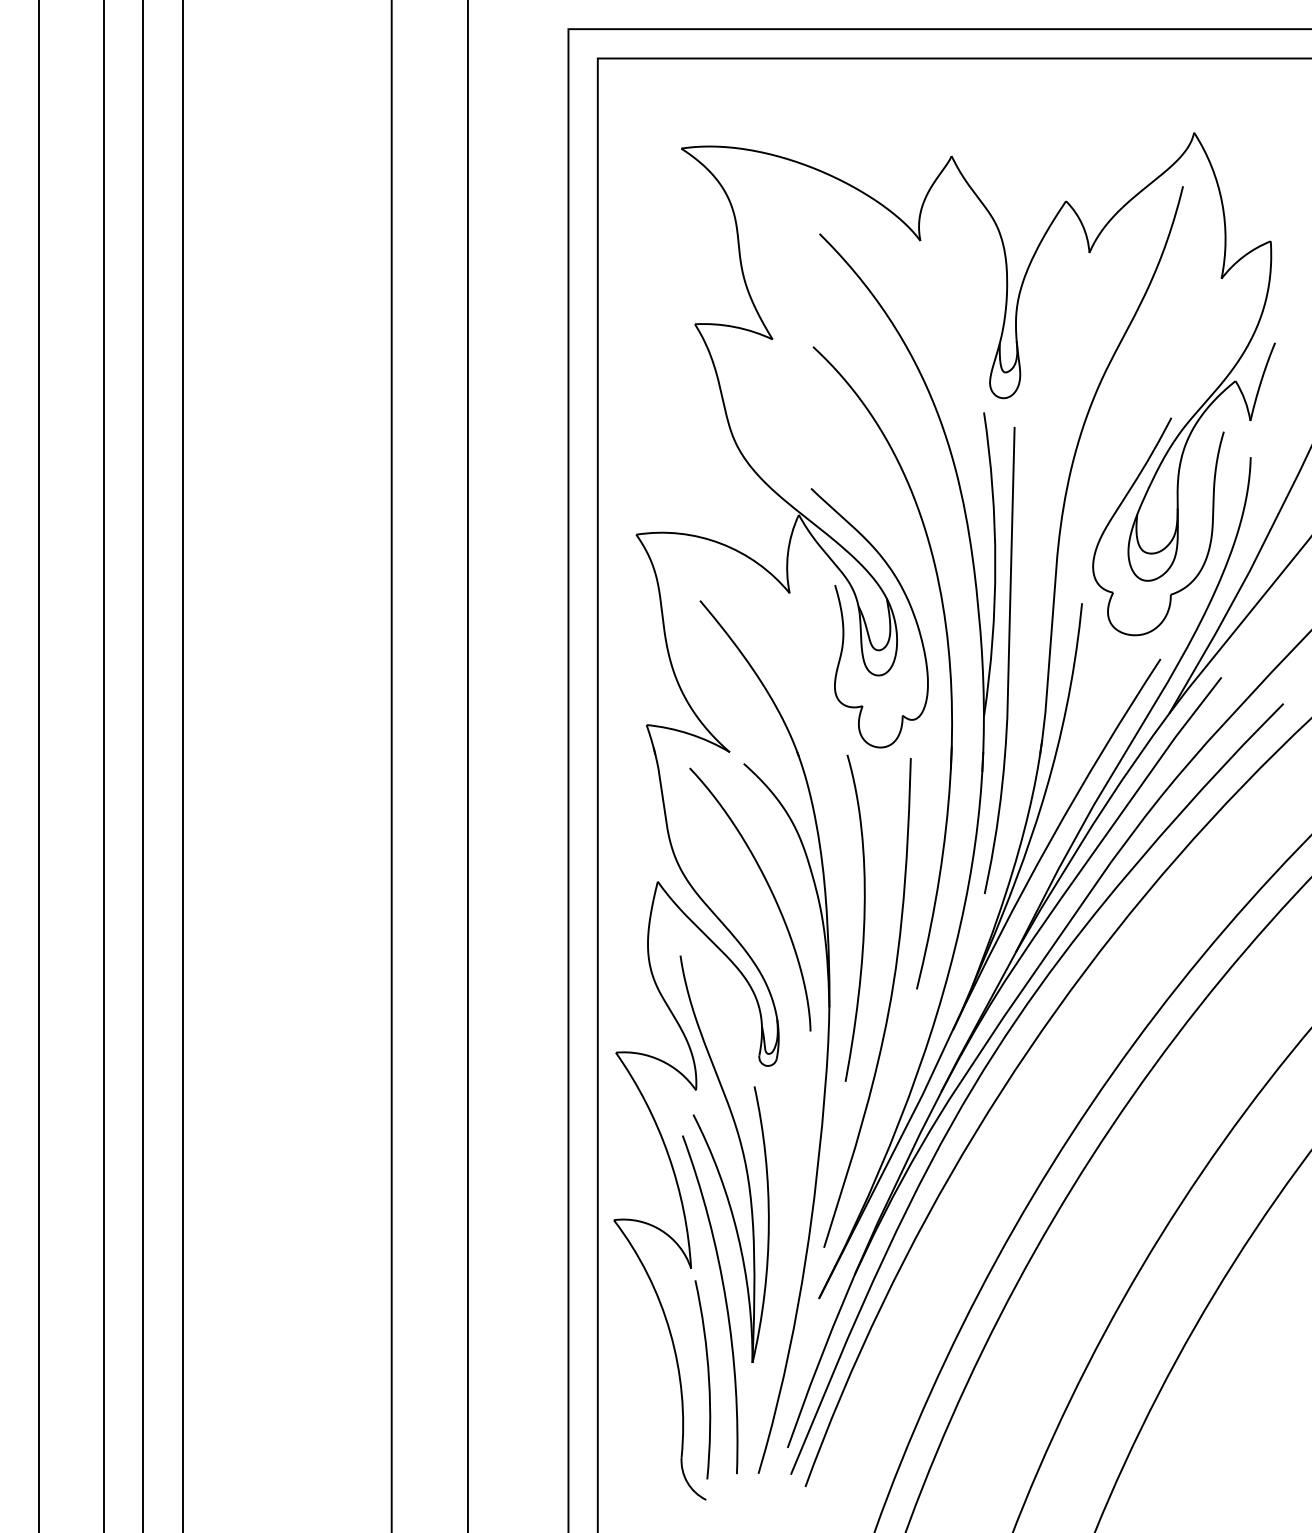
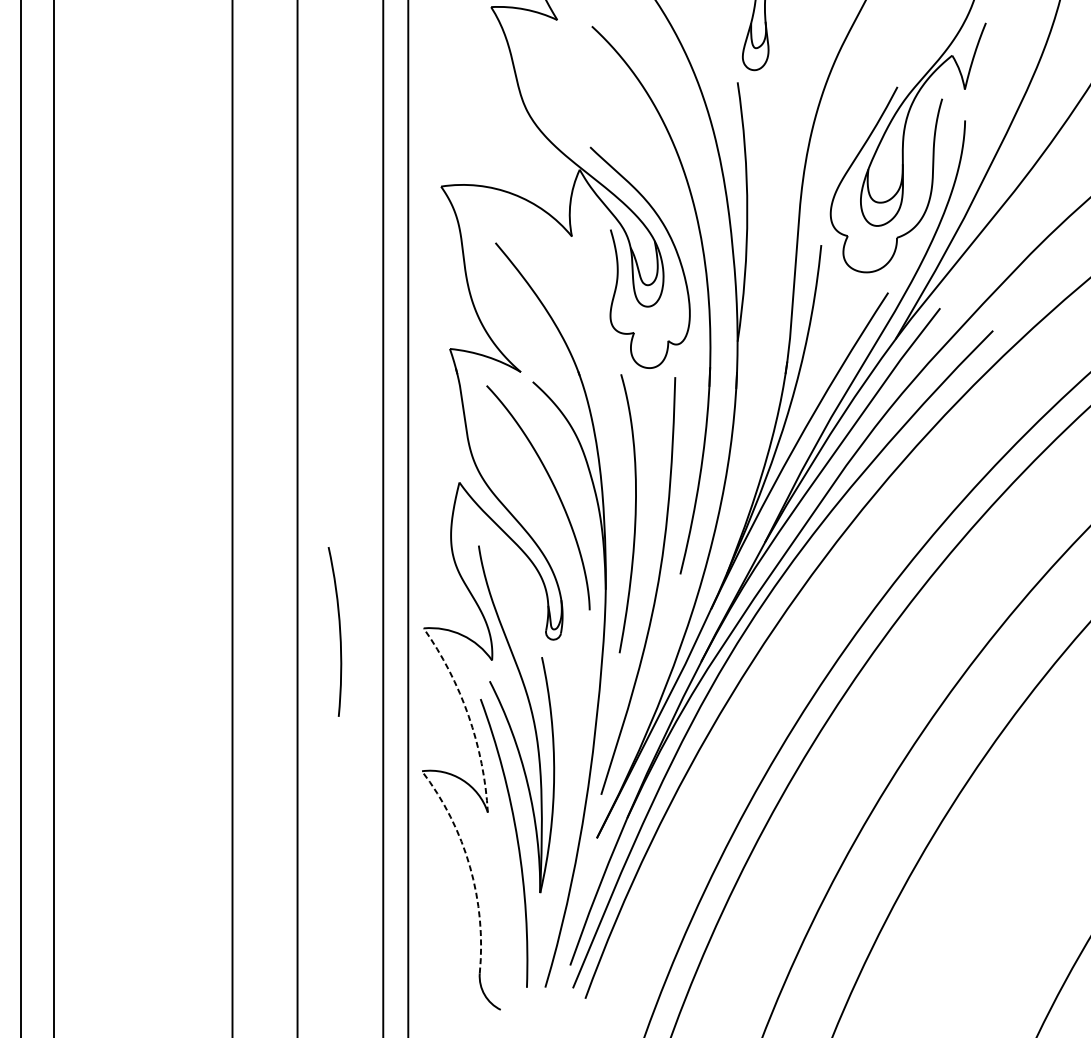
curve: (1007, 659) -> (757, 293), removed
arc: (668, 1155) -> (468, 716), solid -> dashed
arc: (670, 1332) -> (470, 867), solid -> dashed
arc: (707, 1376) -> (338, 629), moved

